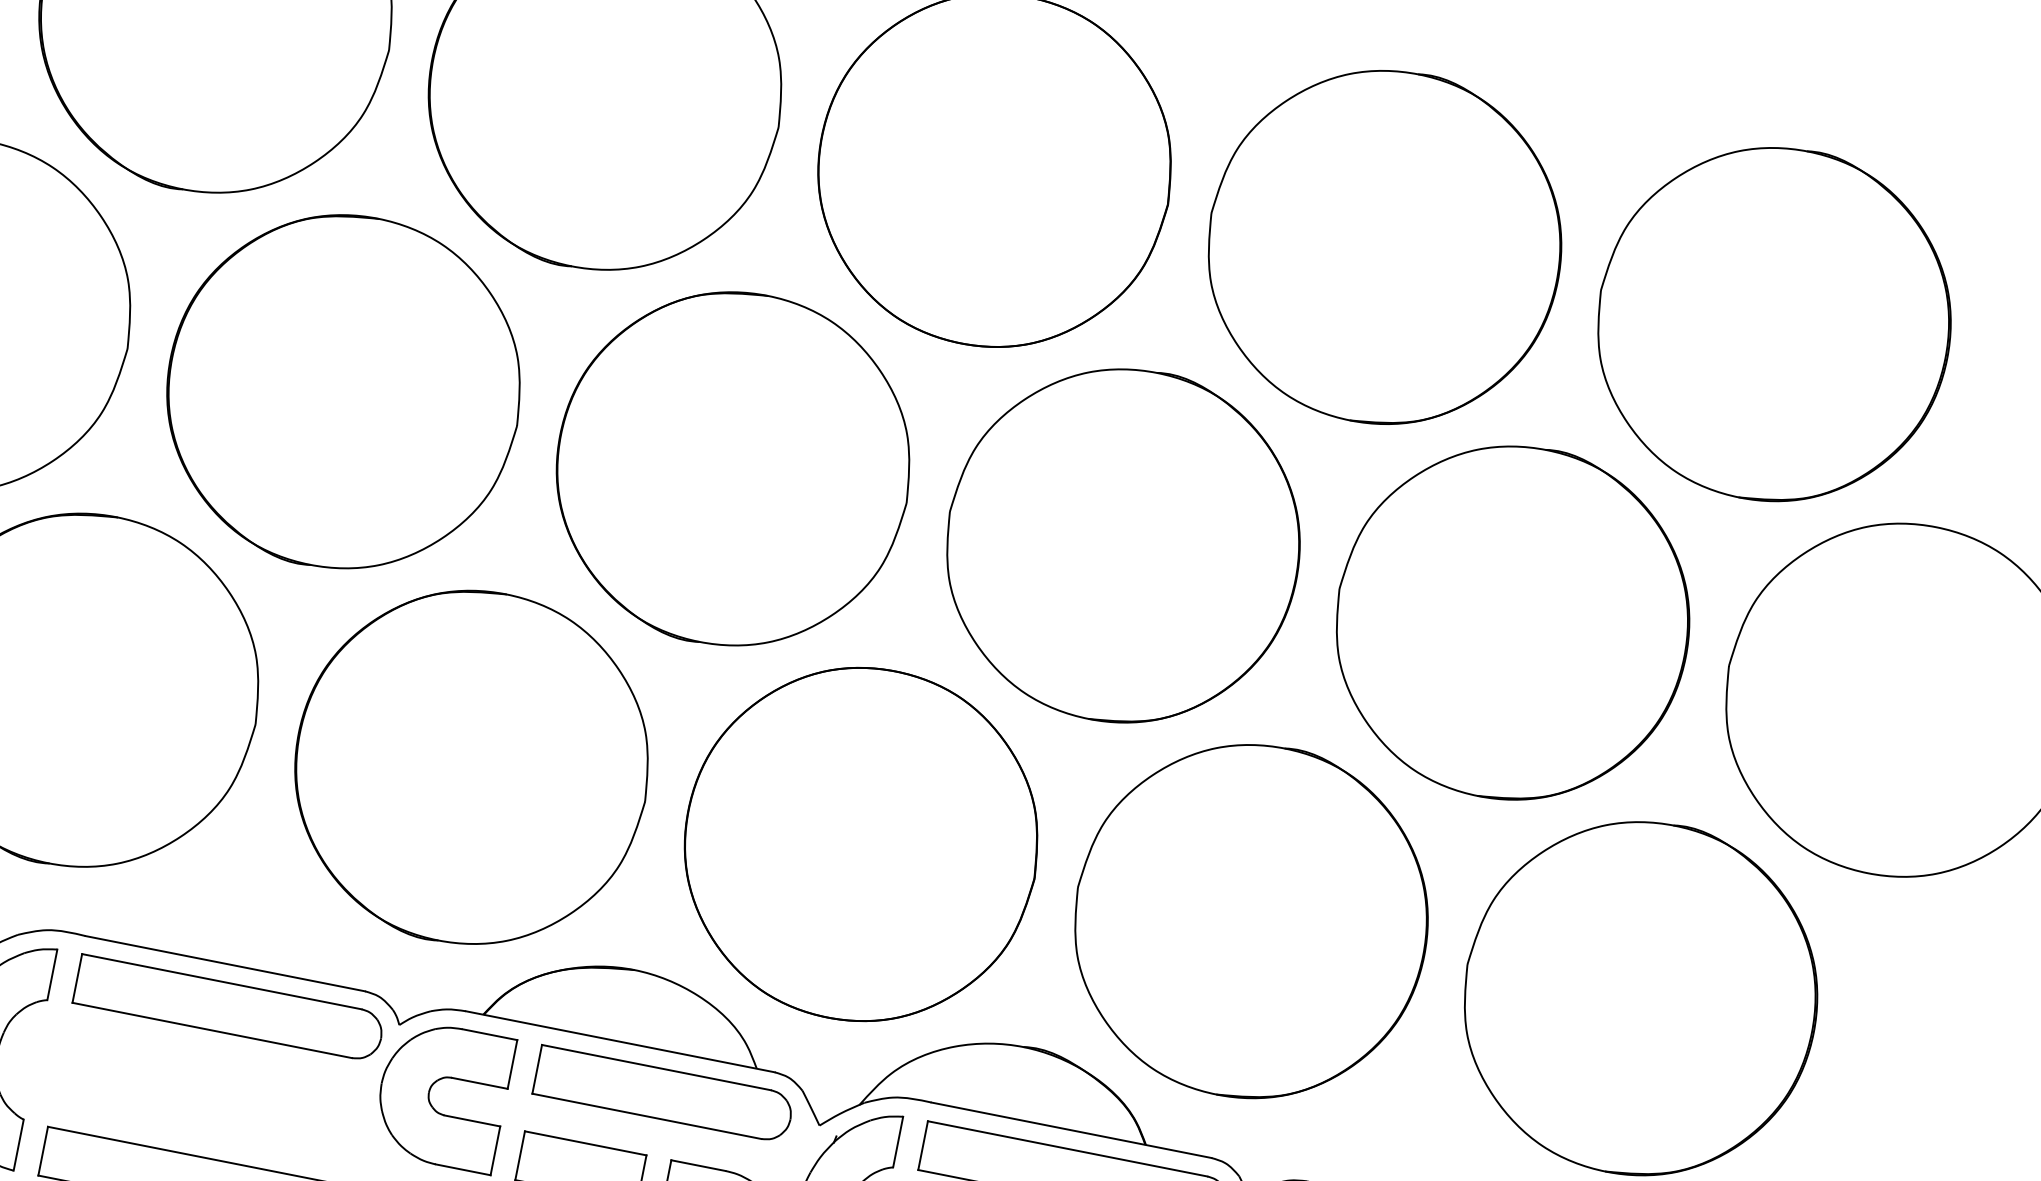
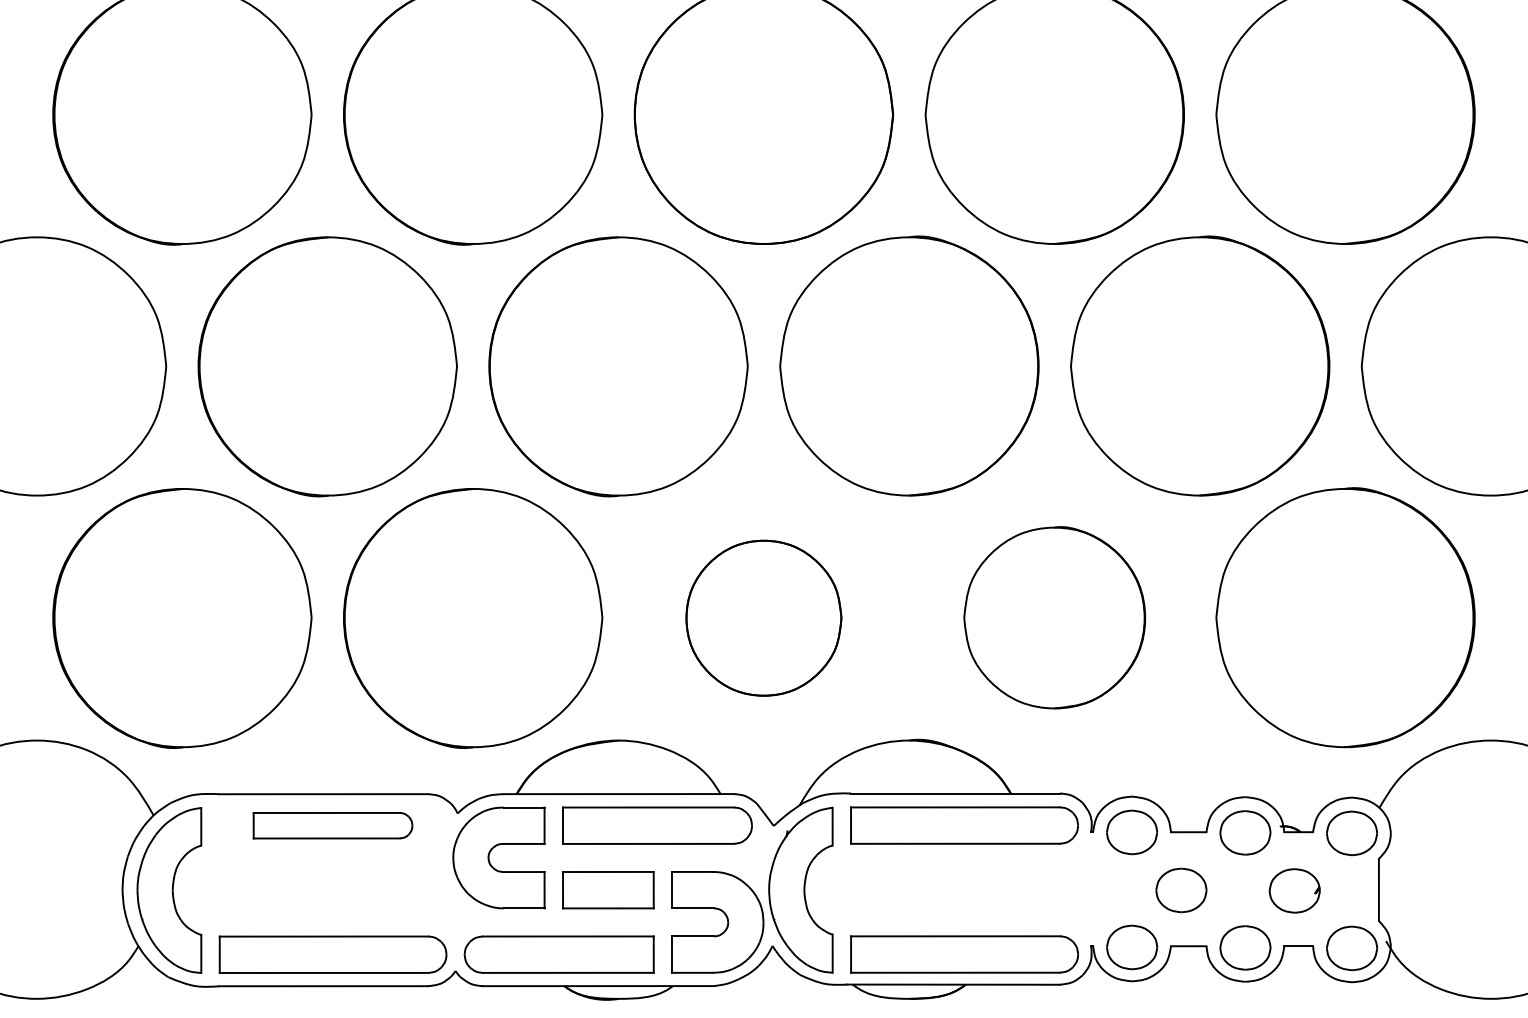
part: (860, 844) -> (763, 618), size x0.6
part: (1250, 920) -> (1054, 617), size x0.7
part: (228, 1007) -> (332, 825), size x0.7

